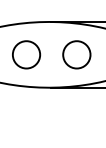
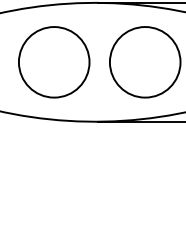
circle: (26, 54) -> (54, 61), size x1.43
circle: (76, 54) -> (144, 61), size x1.43

